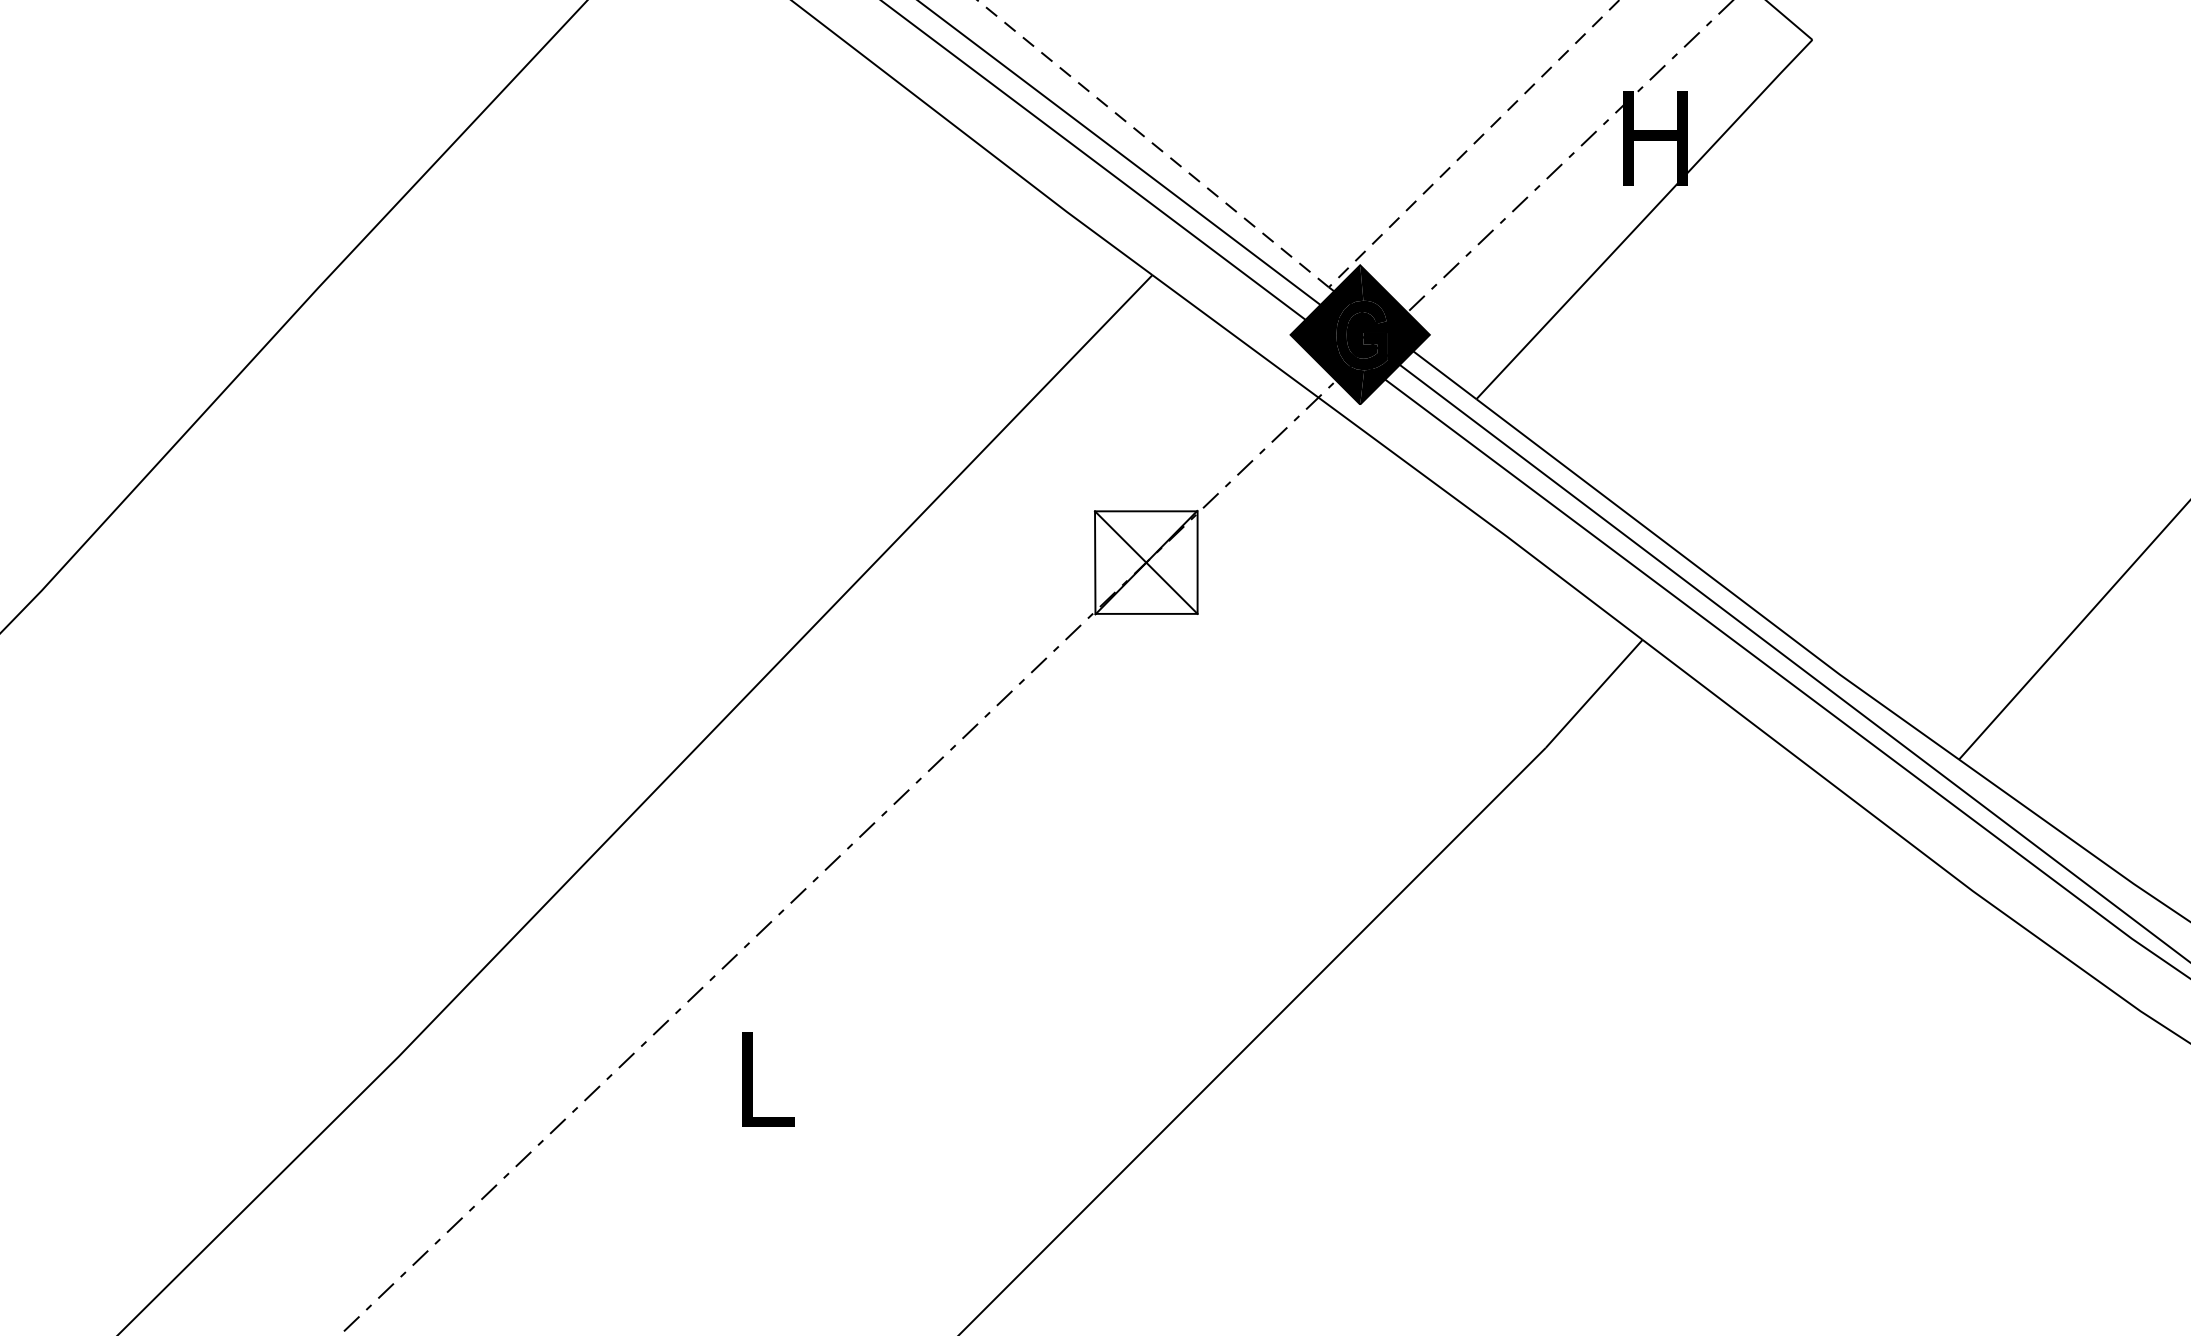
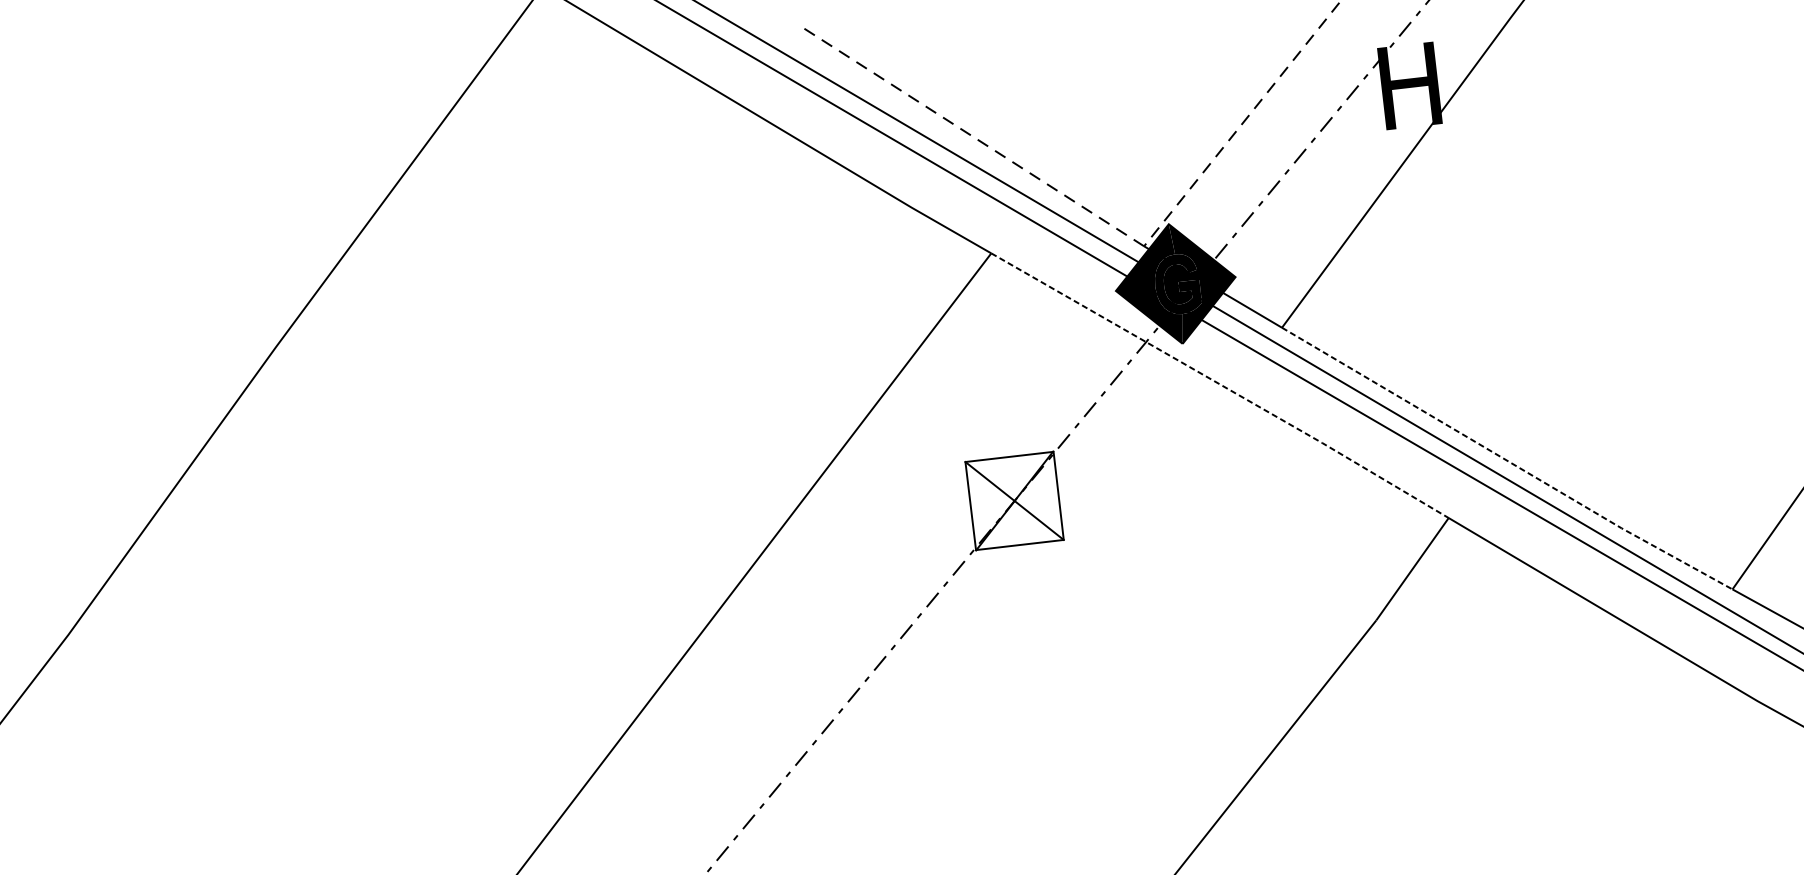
line: (1399, 457) -> (1221, 385), solid -> dashed
line: (1717, 581) -> (1507, 460), solid -> dashed

